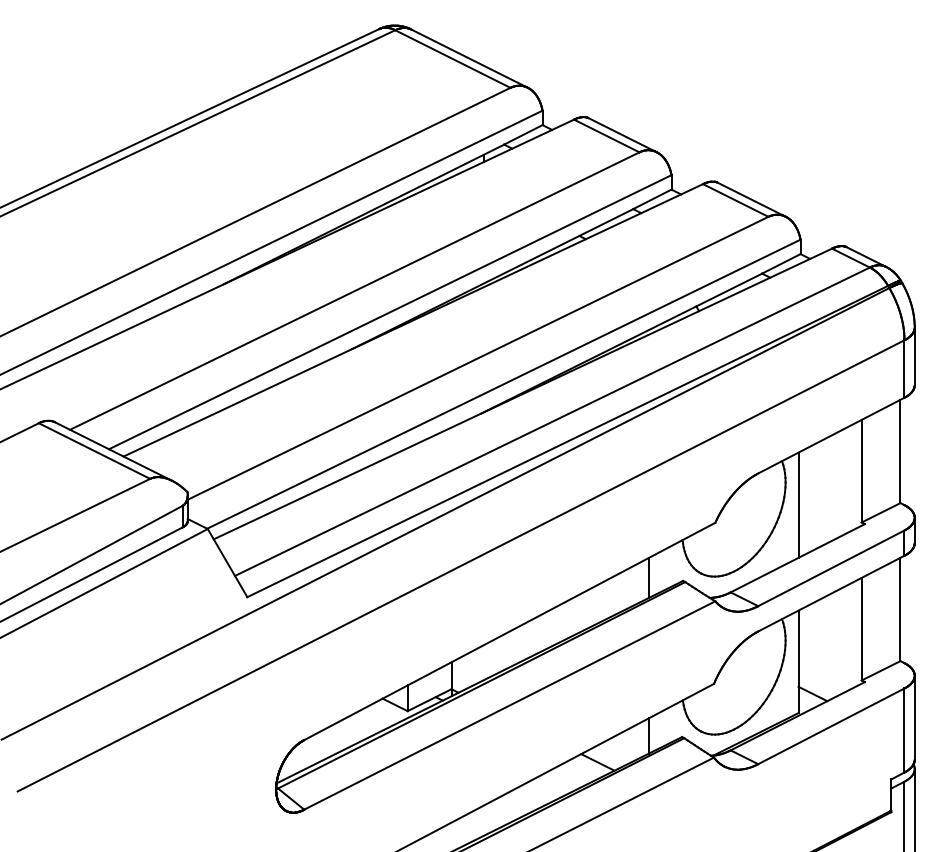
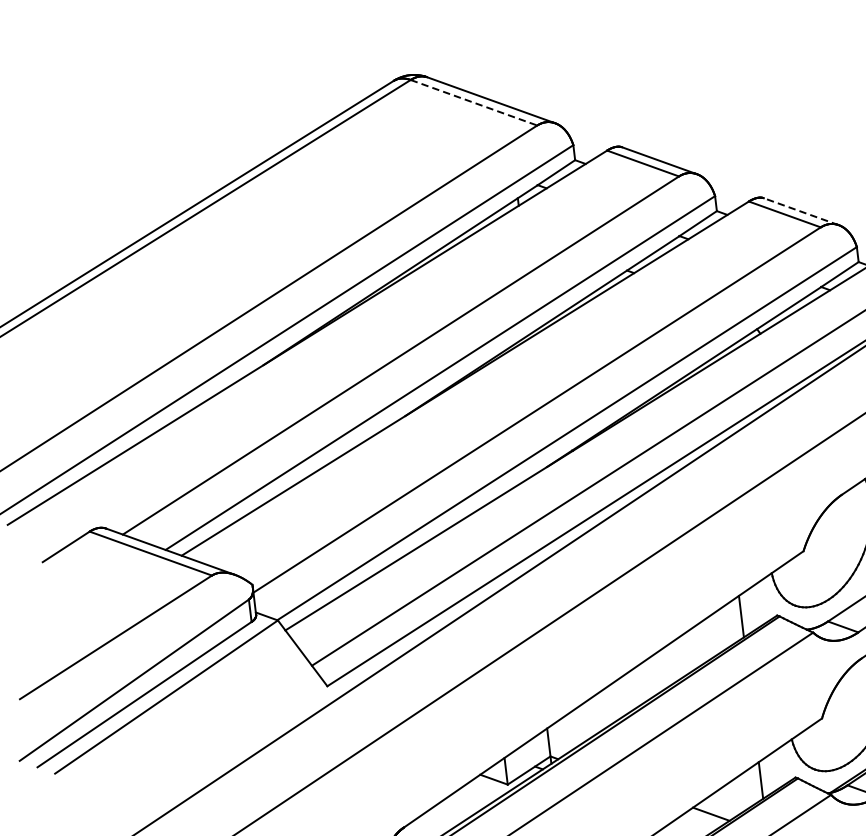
line: (453, 59) -> (474, 103), solid -> dashed
line: (751, 199) -> (801, 211), solid -> dashed

